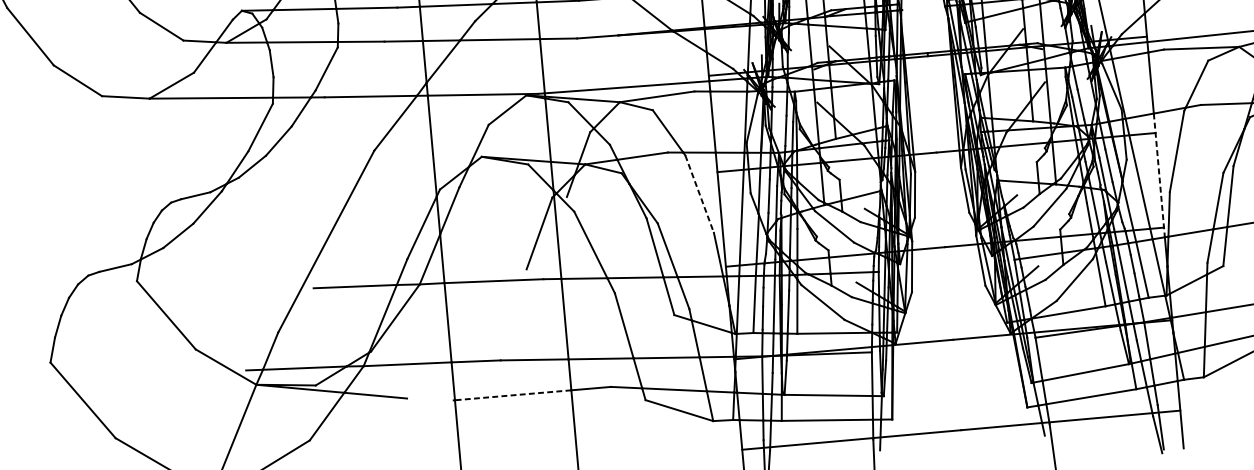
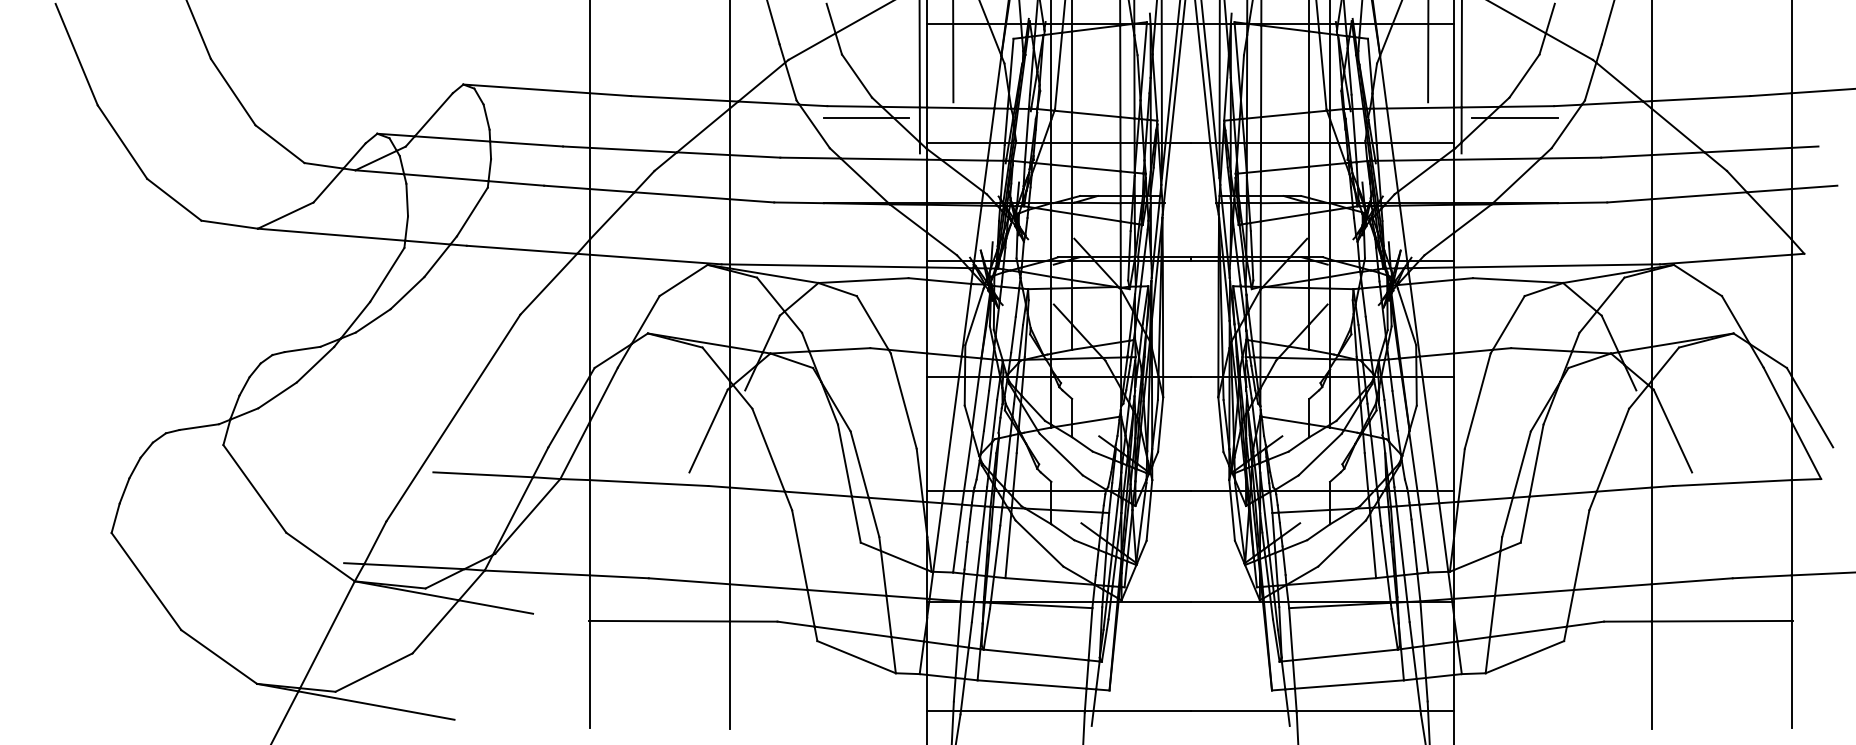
line: (1159, 176) -> (1454, 428), dashed -> solid
line: (699, 194) -> (903, 401), dashed -> solid
line: (512, 395) -> (659, 621), dashed -> solid

